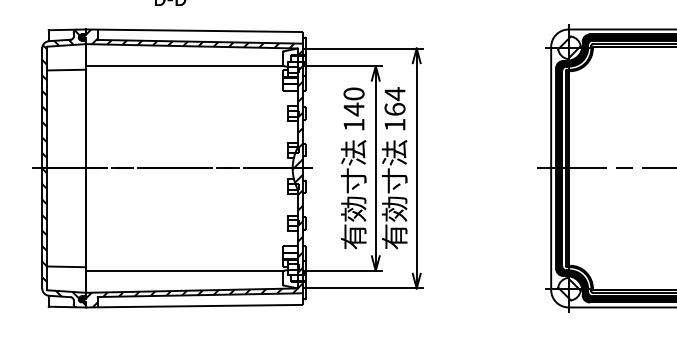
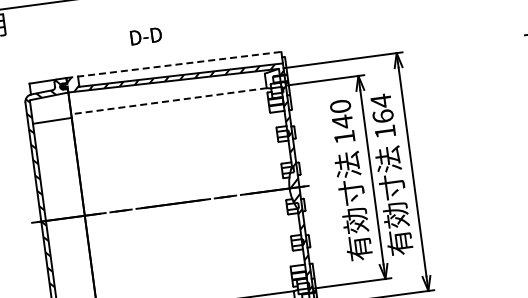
line: (194, 30) -> (174, 64), solid -> dashed
line: (184, 66) -> (168, 101), solid -> dashed

